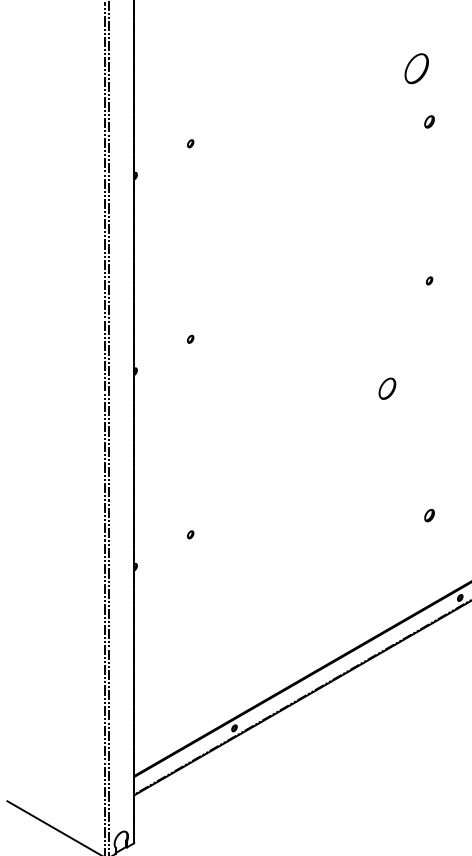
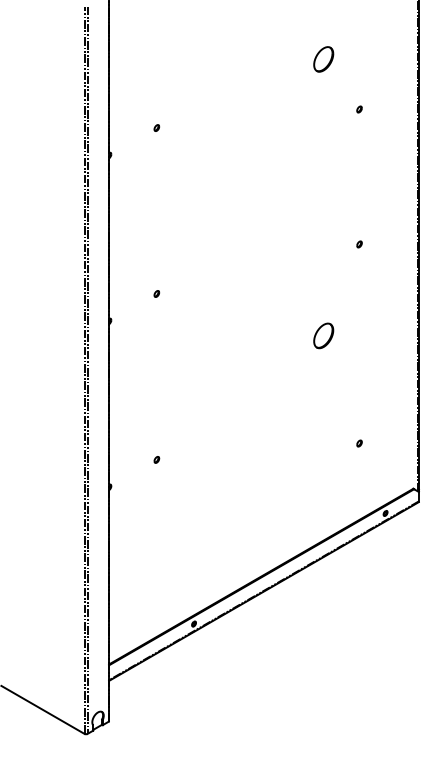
part: (416, 68) -> (323, 59), moved
part: (429, 121) -> (359, 109), size x0.62
part: (387, 388) -> (323, 335), size x1.43
part: (429, 515) -> (359, 443), size x0.62

